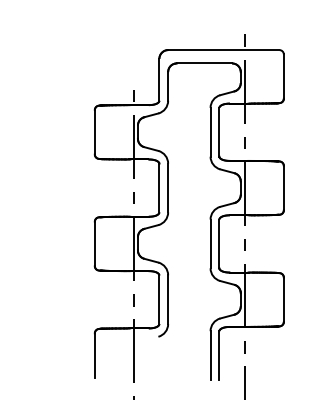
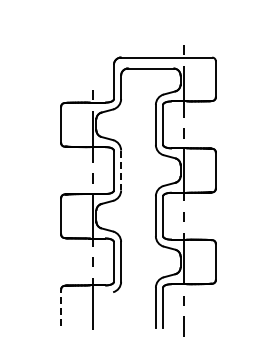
line: (168, 188) -> (121, 170), solid -> dashed
line: (95, 355) -> (61, 307), solid -> dashed

